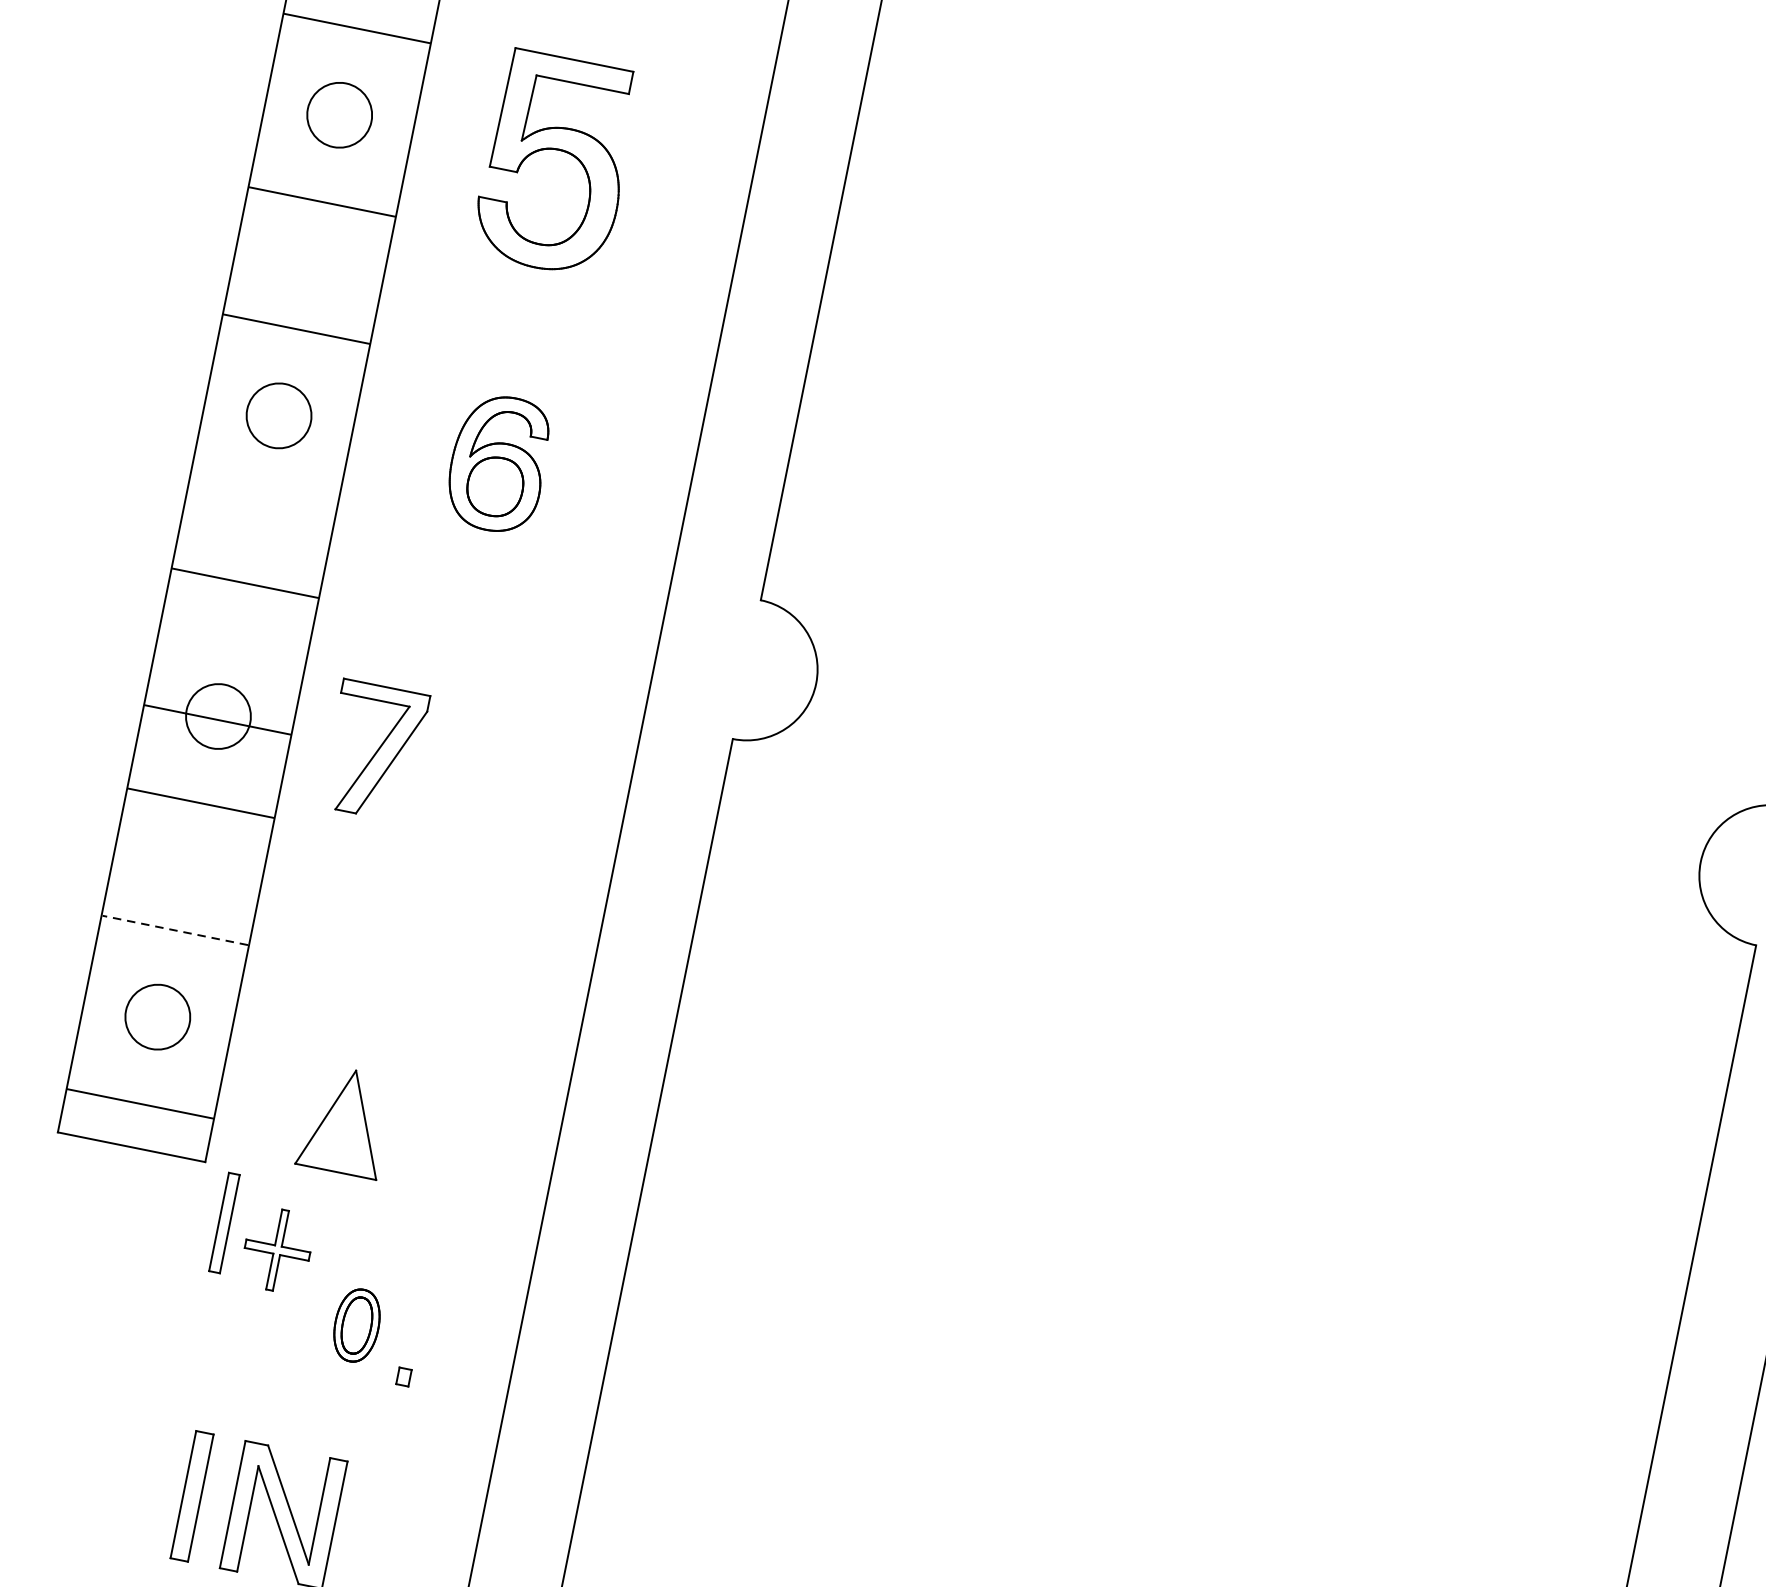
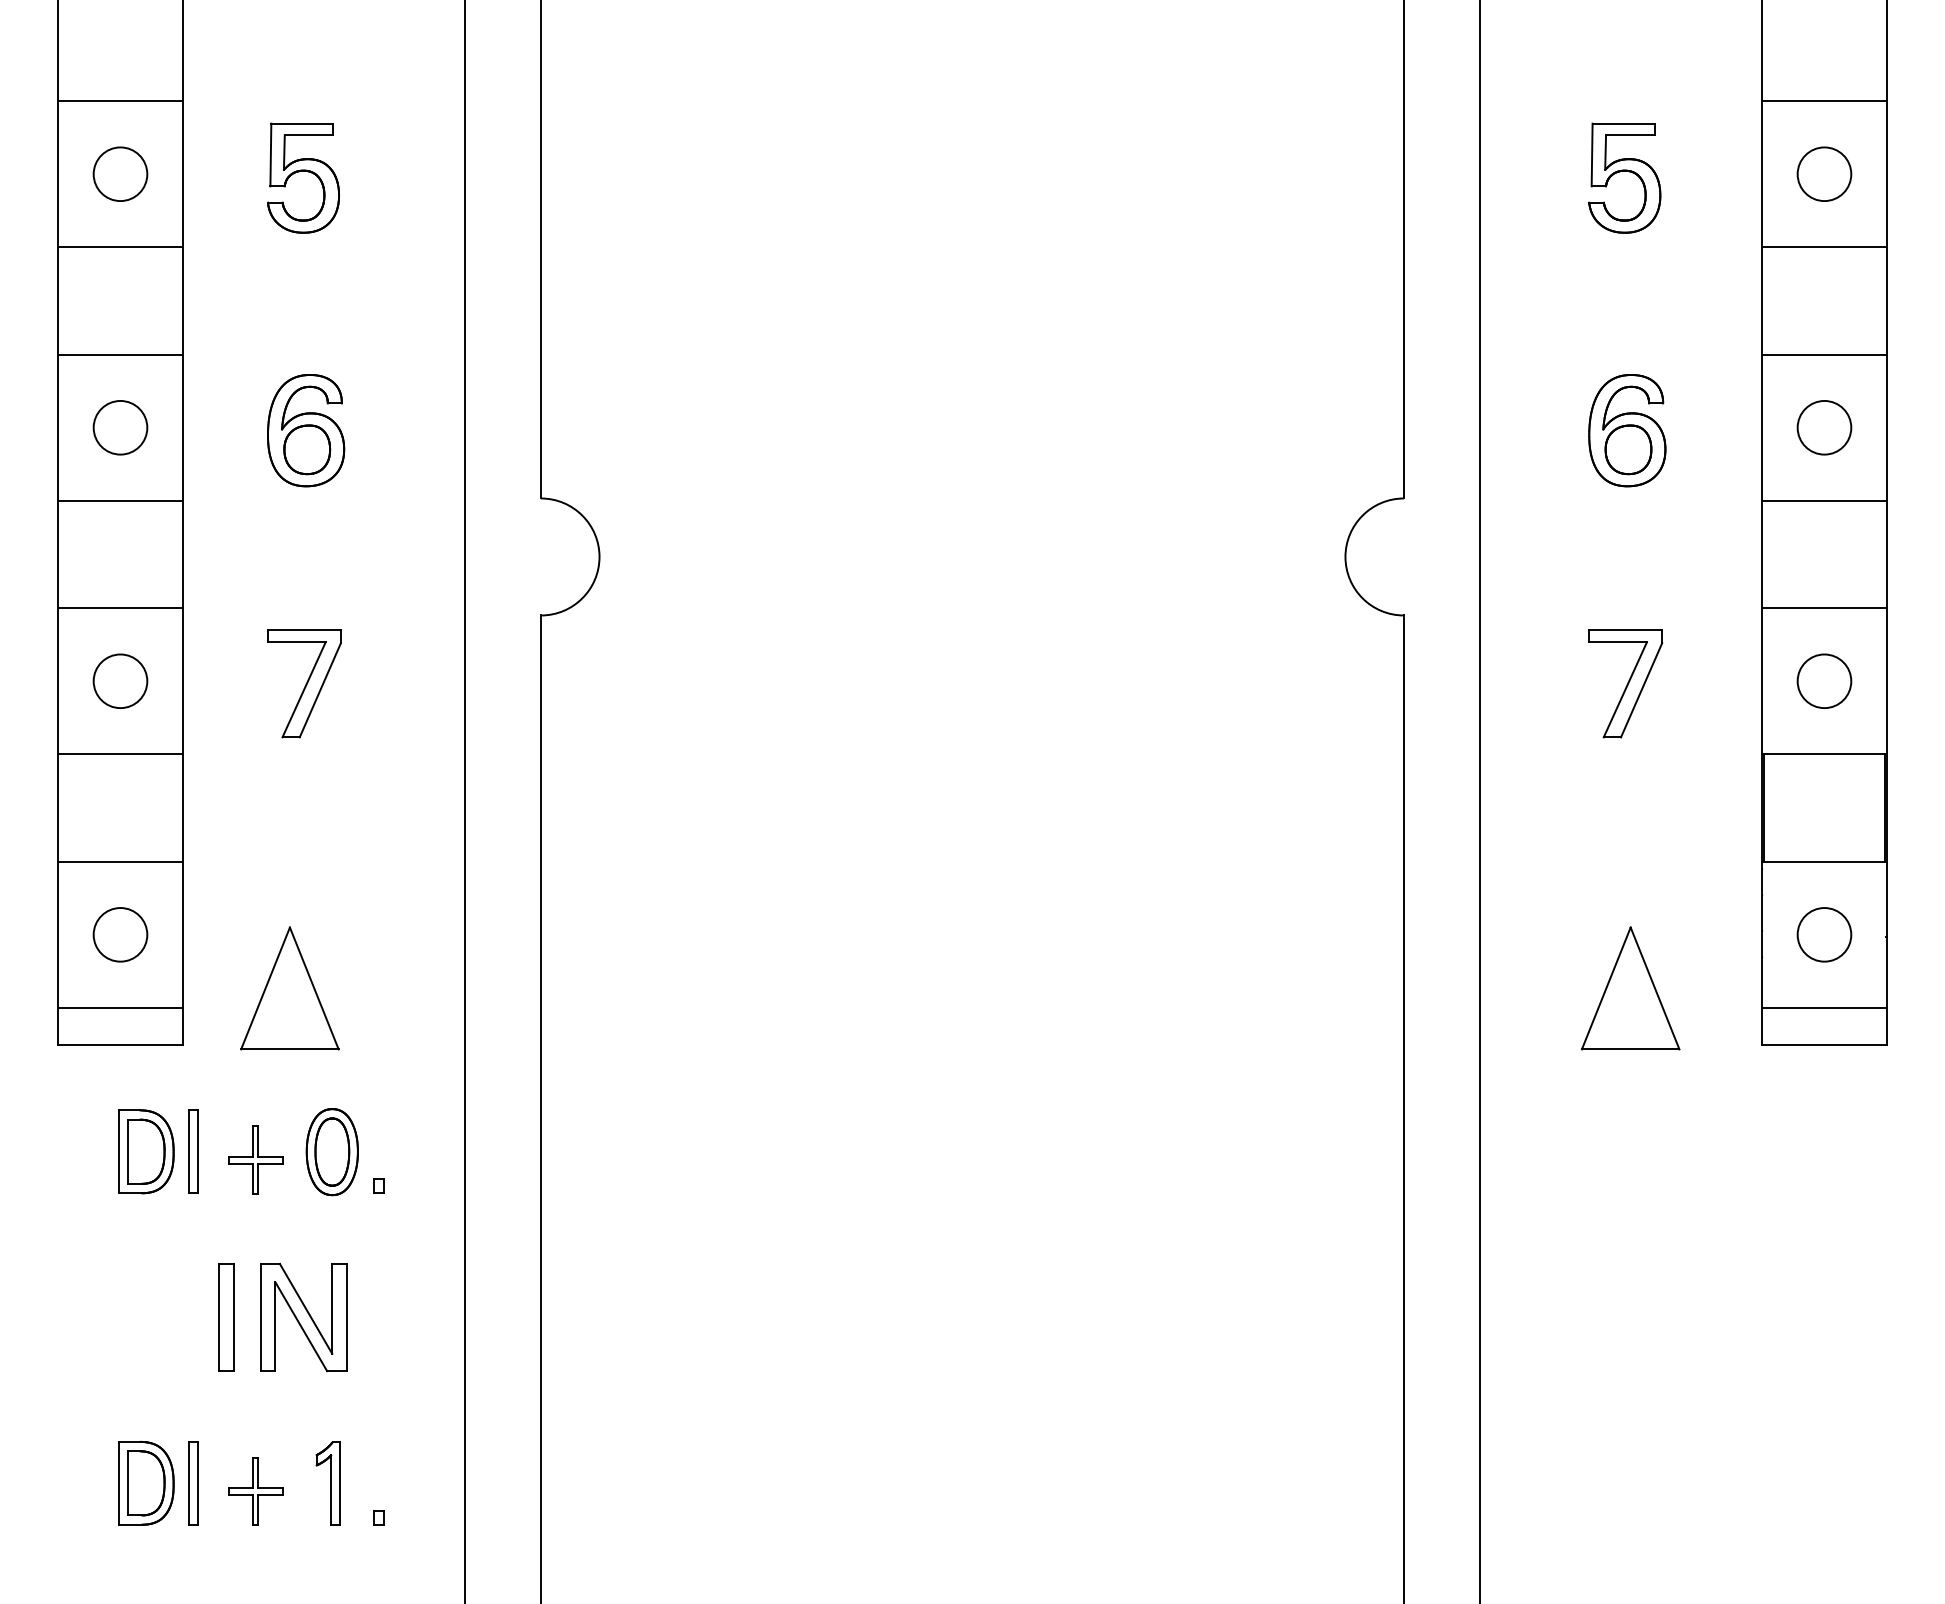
part: (555, 162) -> (303, 177), size x0.62
line: (245, 582) -> (120, 500), moved
line: (217, 720) -> (120, 608), moved
part: (374, 750) -> (304, 683), moved
line: (175, 930) -> (120, 861), dashed -> solid
part: (345, 1121) -> (289, 988), size x1.43
part: (224, 1222) -> (193, 1151), moved
part: (277, 1249) -> (255, 1159), moved
part: (136, 1280) -> (146, 1151), added
part: (355, 1325) -> (331, 1152), size x1.43

